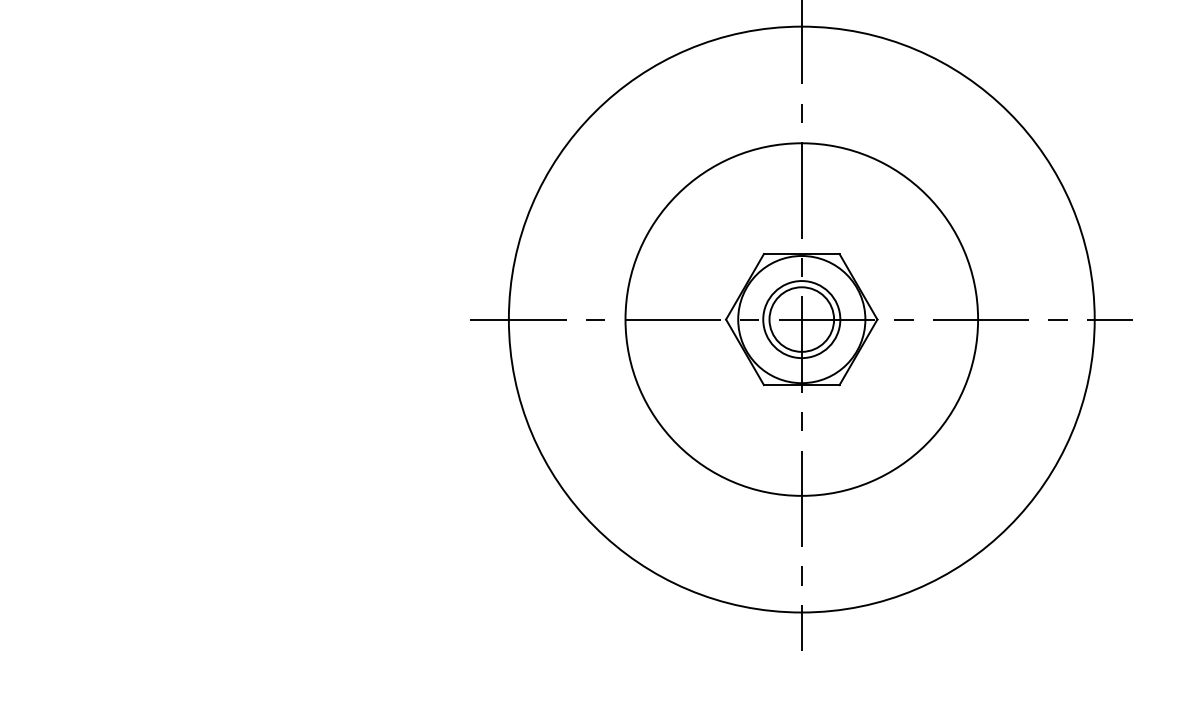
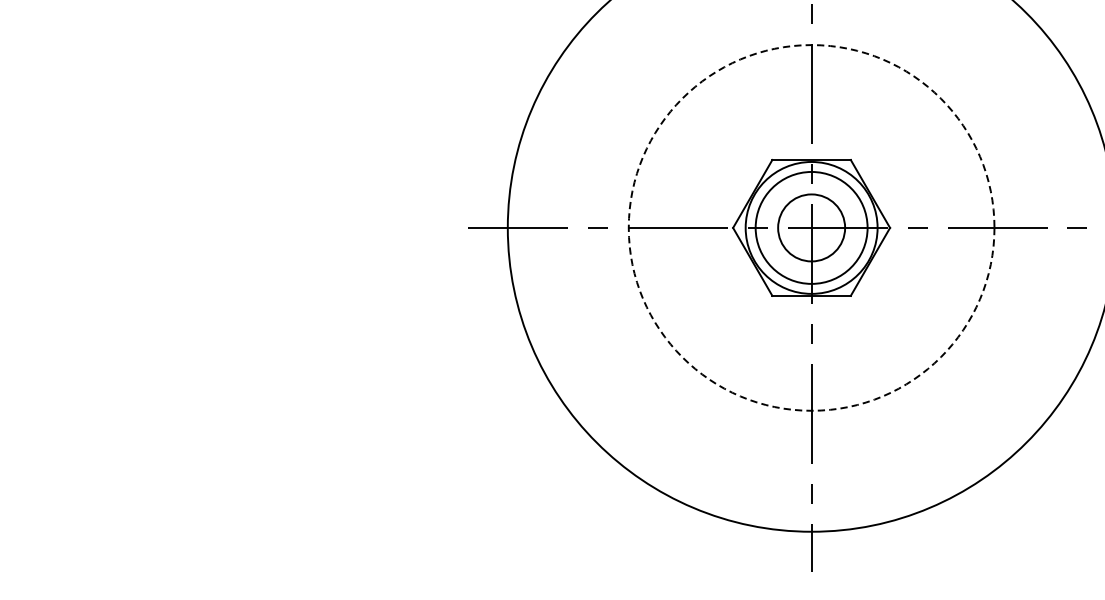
circle: (801, 319) -> (811, 227), size x1.4
circle: (801, 319) -> (811, 227), solid -> dashed

